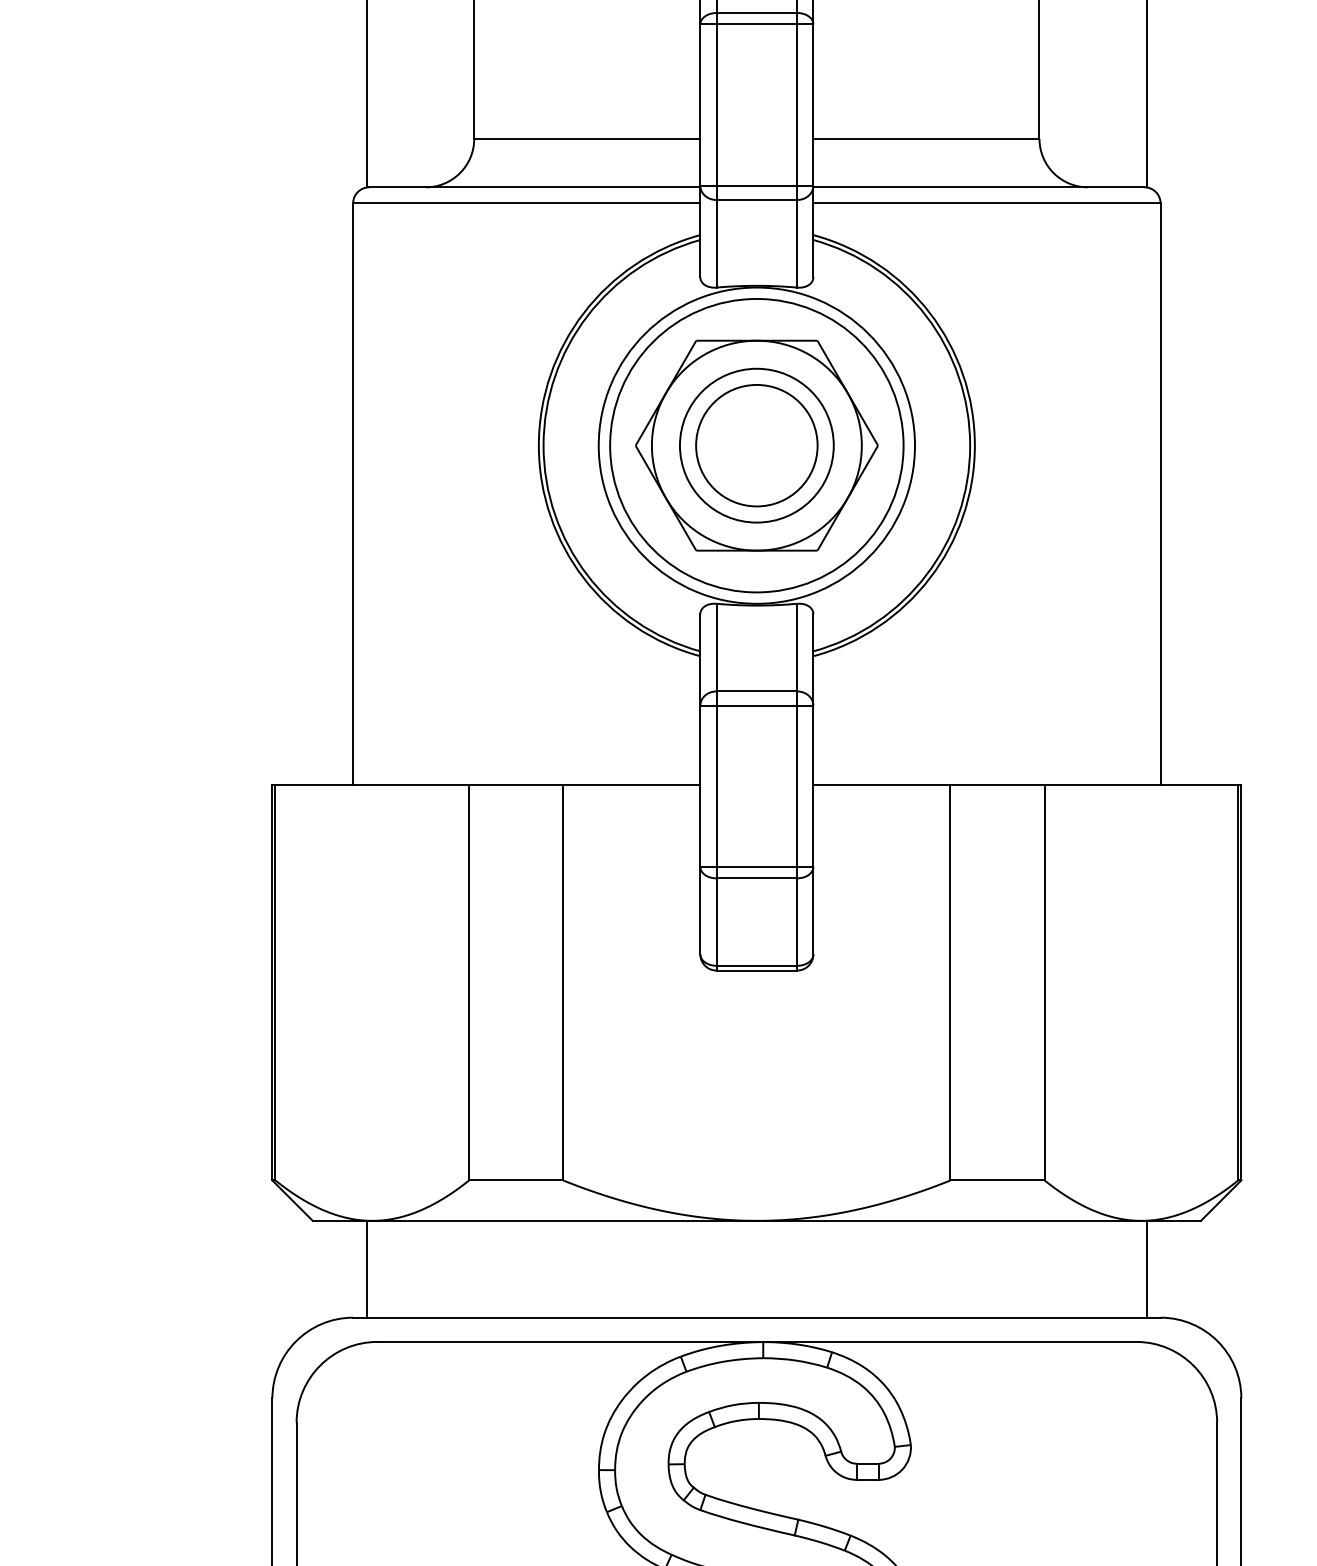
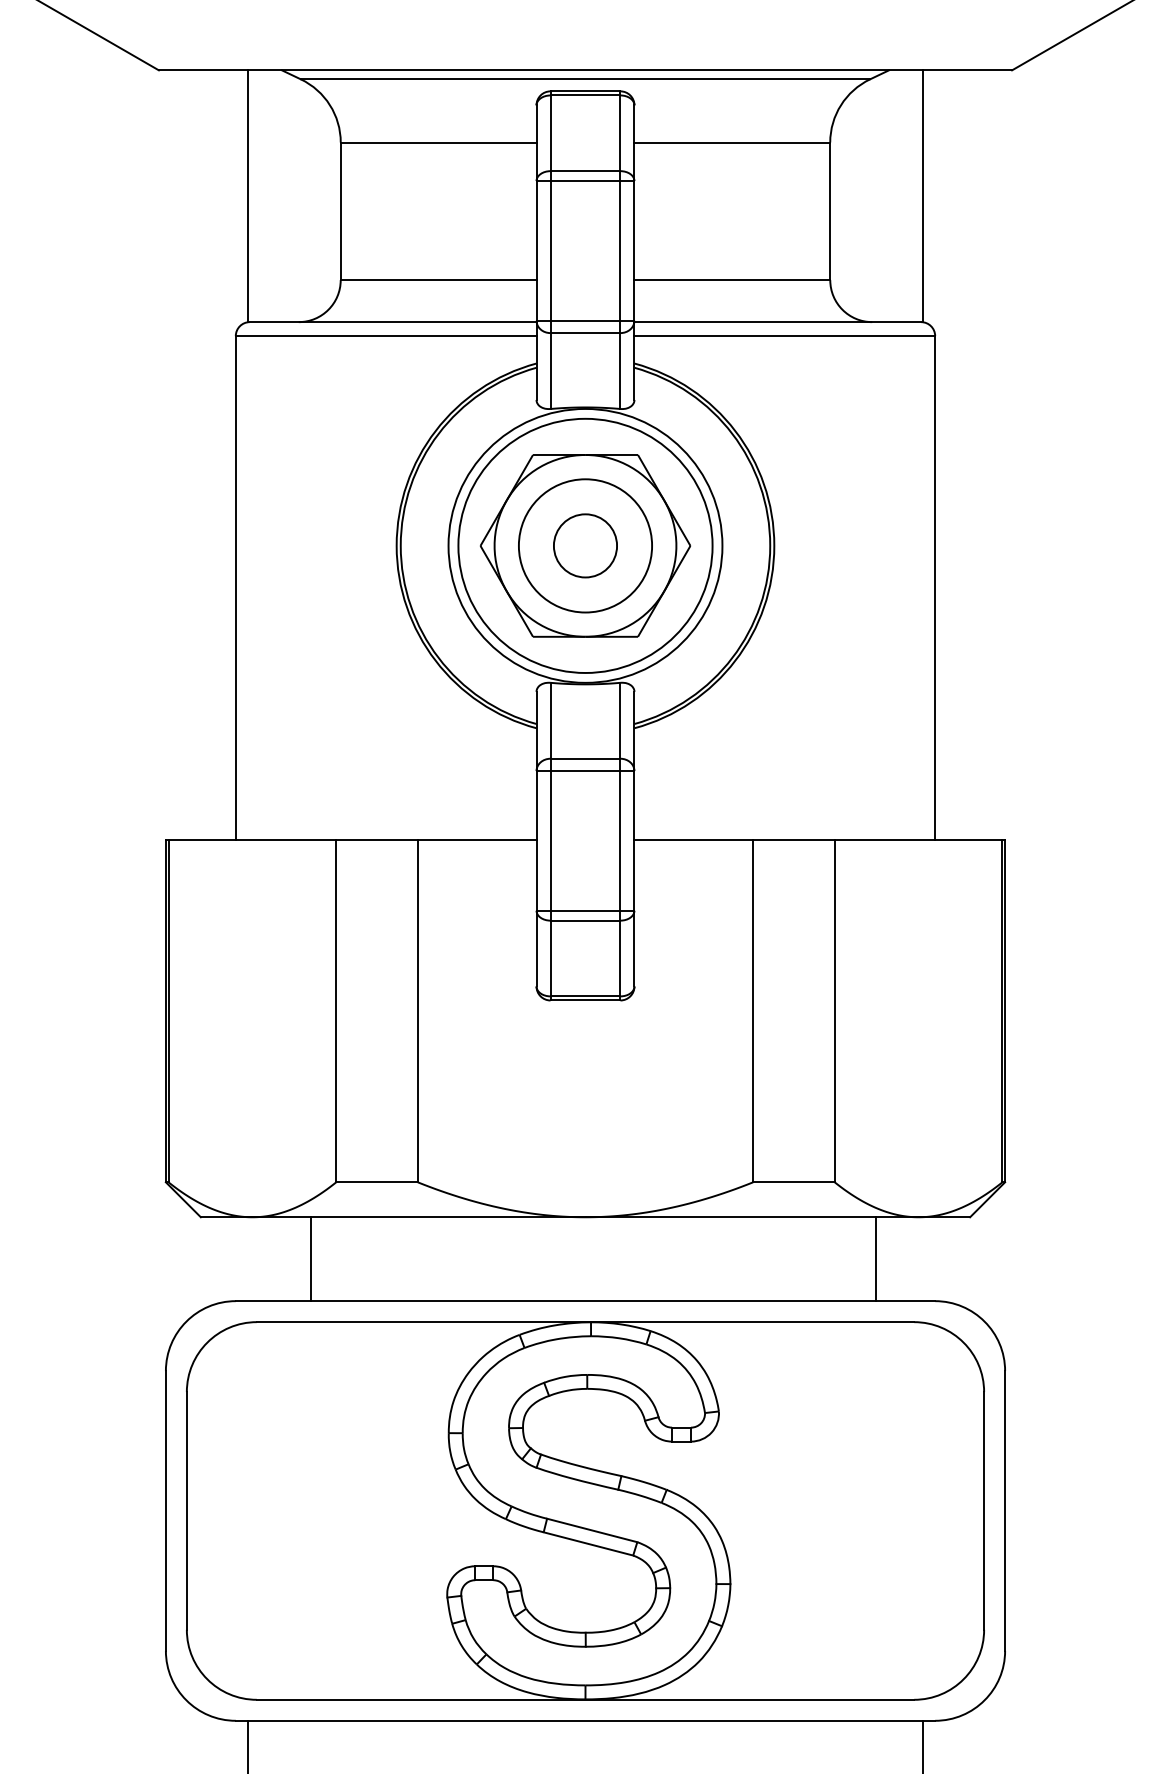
circle: (756, 445) -> (585, 545), size x0.6
line: (366, 1269) -> (310, 1259), moved
line: (1147, 1269) -> (876, 1259), moved

